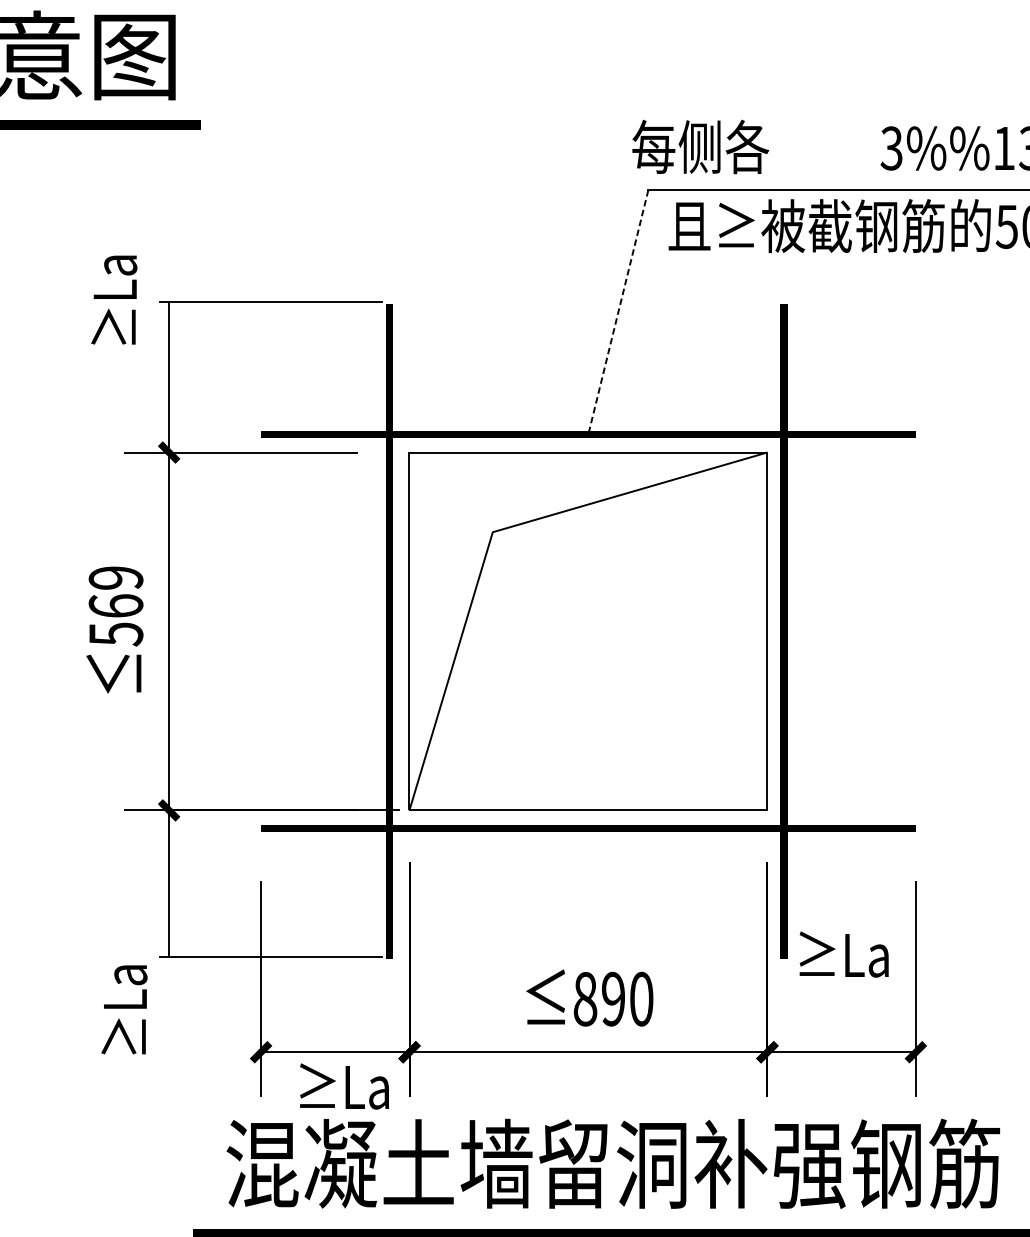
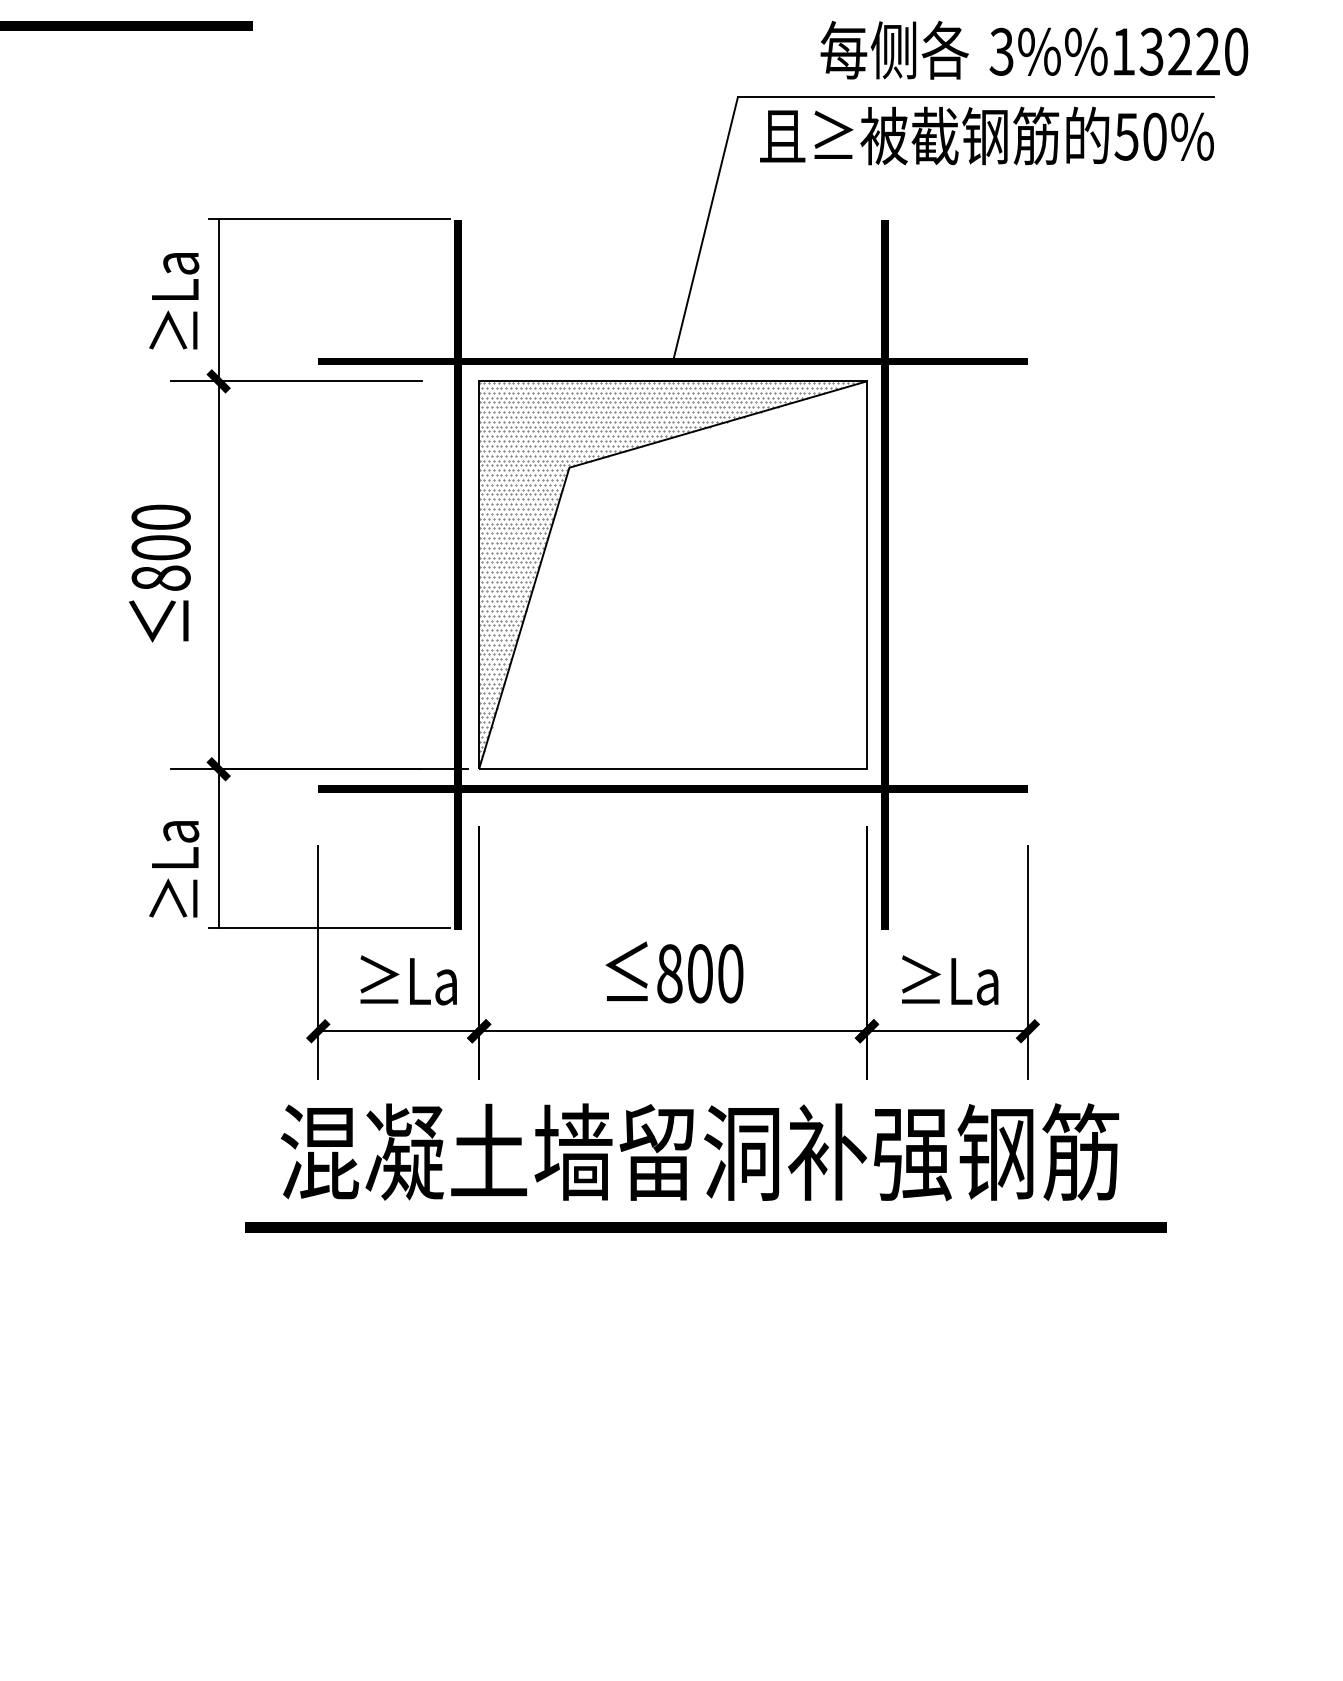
text: (700, 146) -> (894, 49), moved
text: (114, 300) -> (174, 301), moved
line: (618, 312) -> (705, 229), dashed -> solid
text: (115, 605) -> (160, 547), 569 -> 800
hatch: (584, 627) -> (668, 571), added
text: (844, 954) -> (950, 980), moved
text: (612, 998) -> (699, 973), 890 -> 800
text: (124, 1010) -> (174, 869), moved
text: (344, 1086) -> (408, 980), moved

